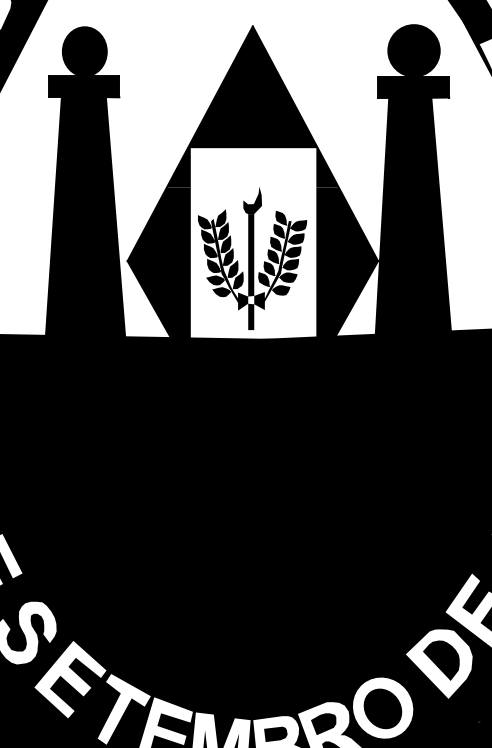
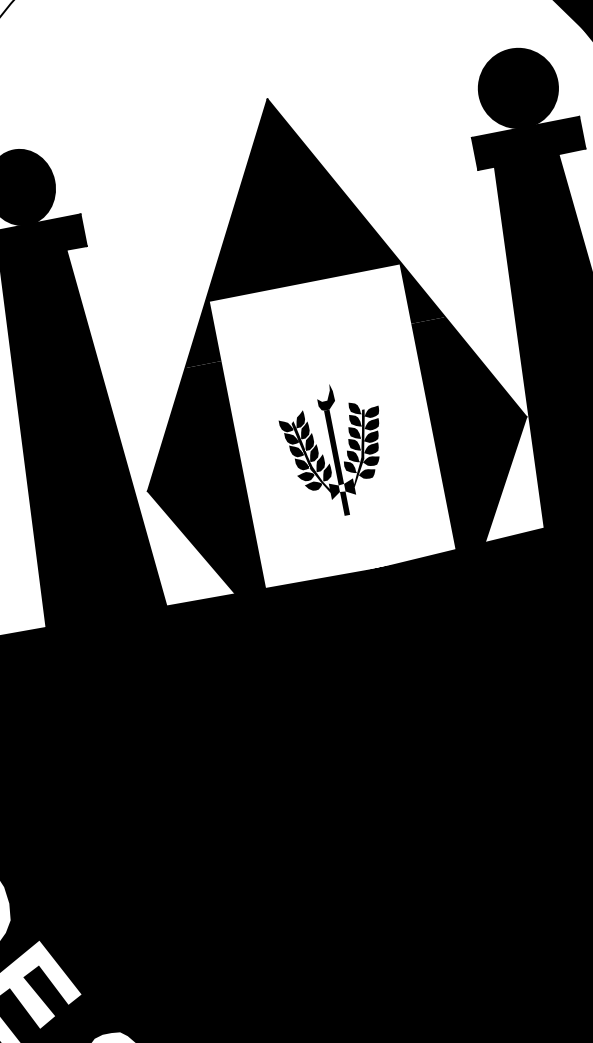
part: (252, 258) -> (335, 450), size x0.6

